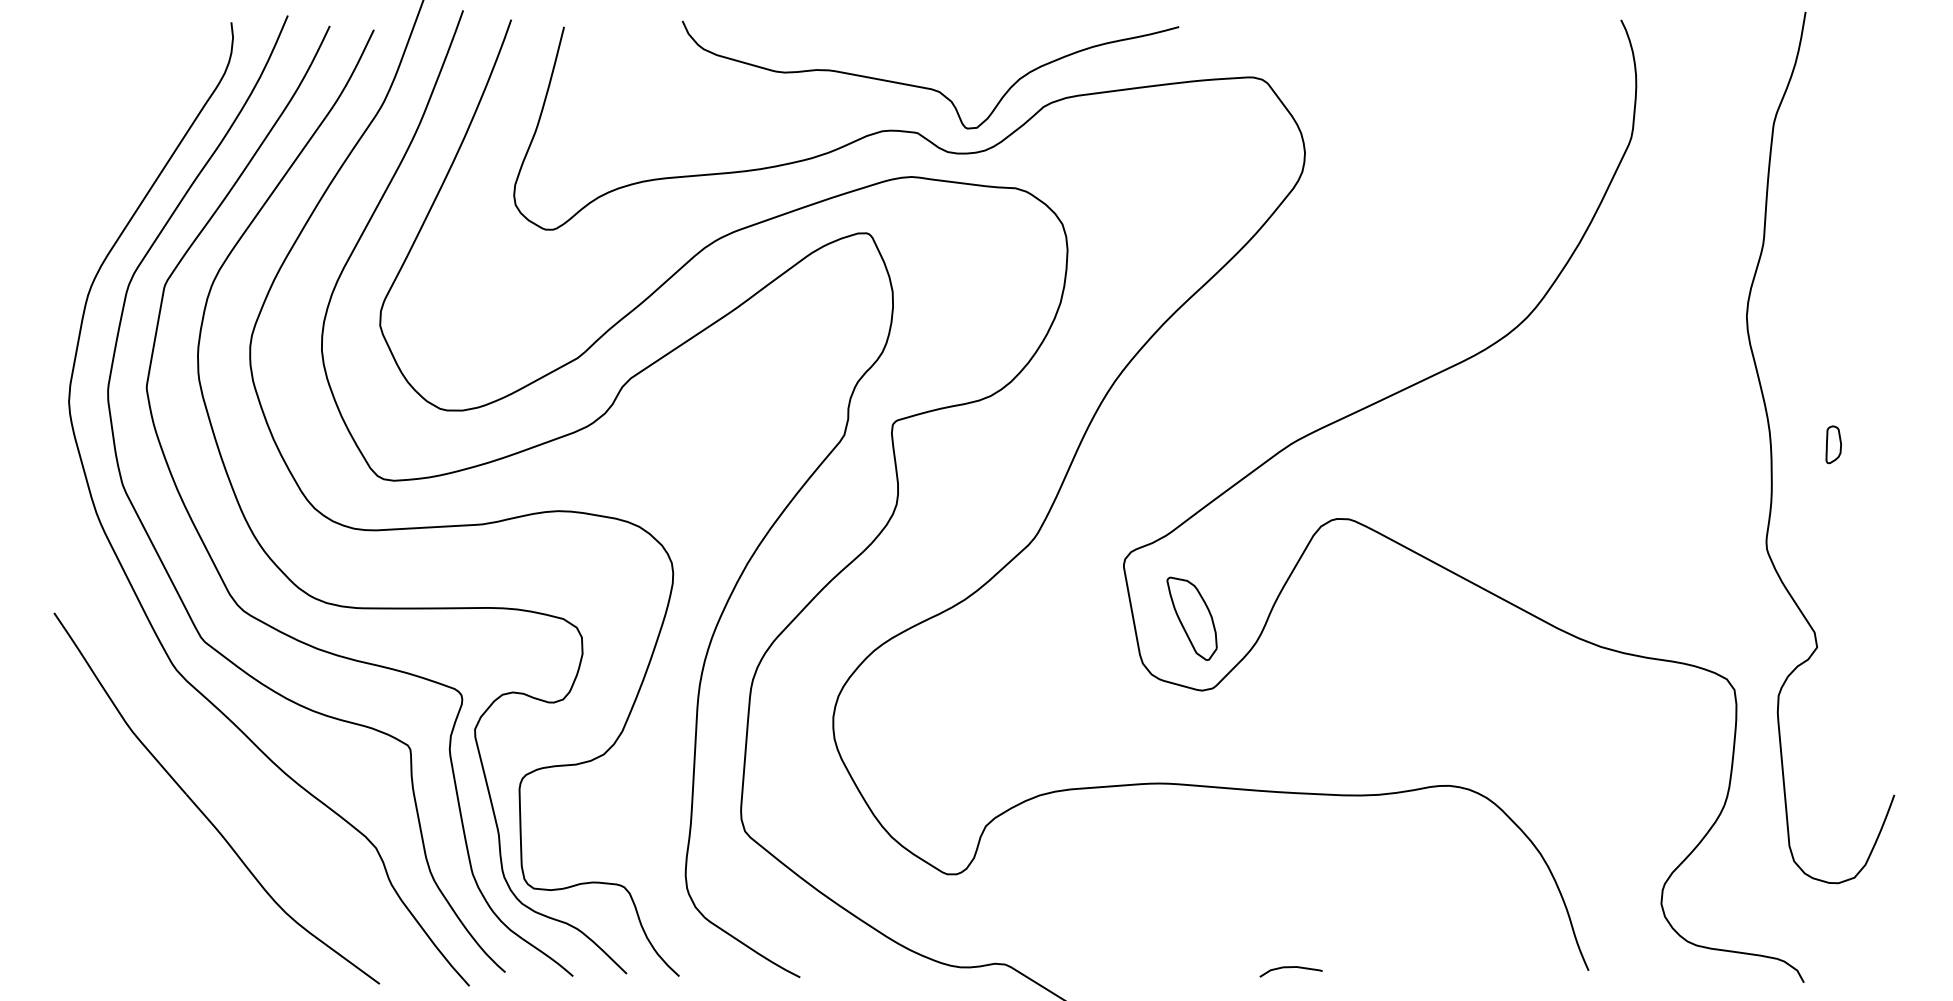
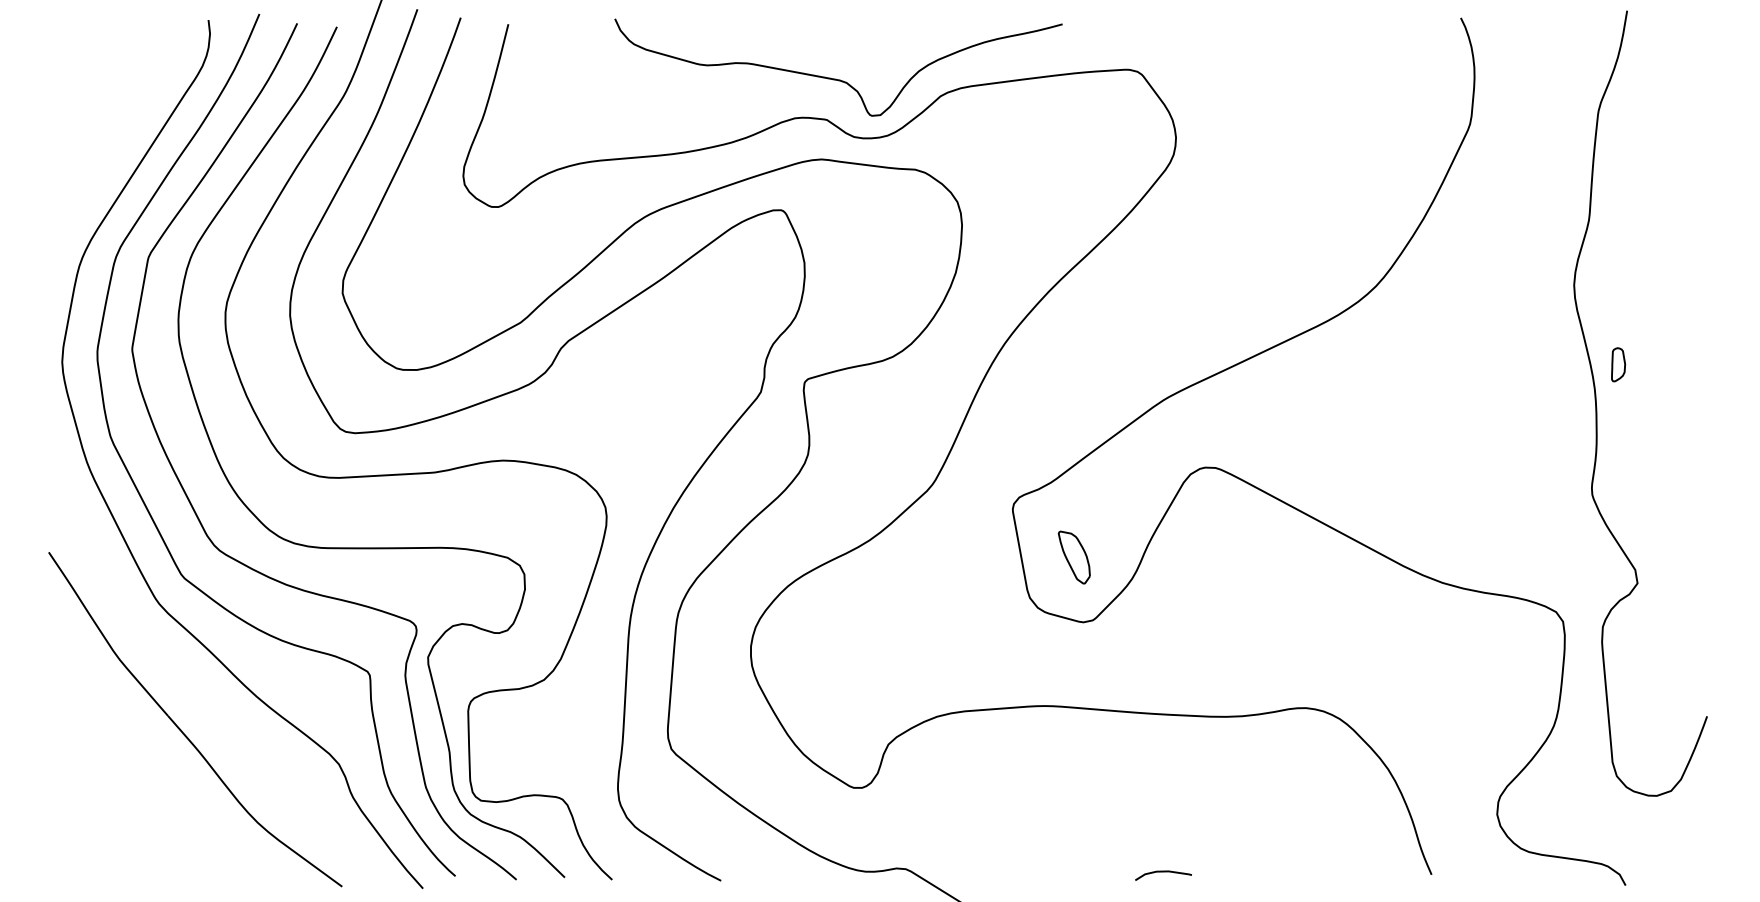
part: (1833, 444) -> (1618, 364), moved
part: (1192, 618) -> (1074, 557), size x0.7

